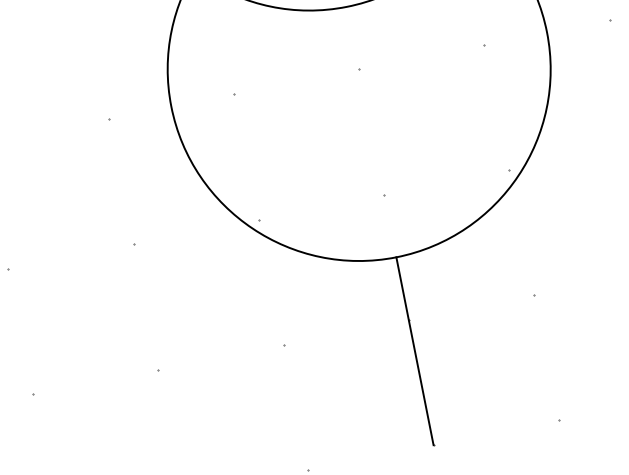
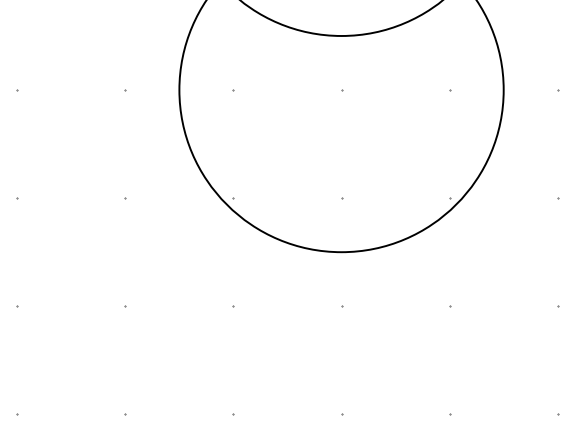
line: (414, 351) -> (341, 333), removed

